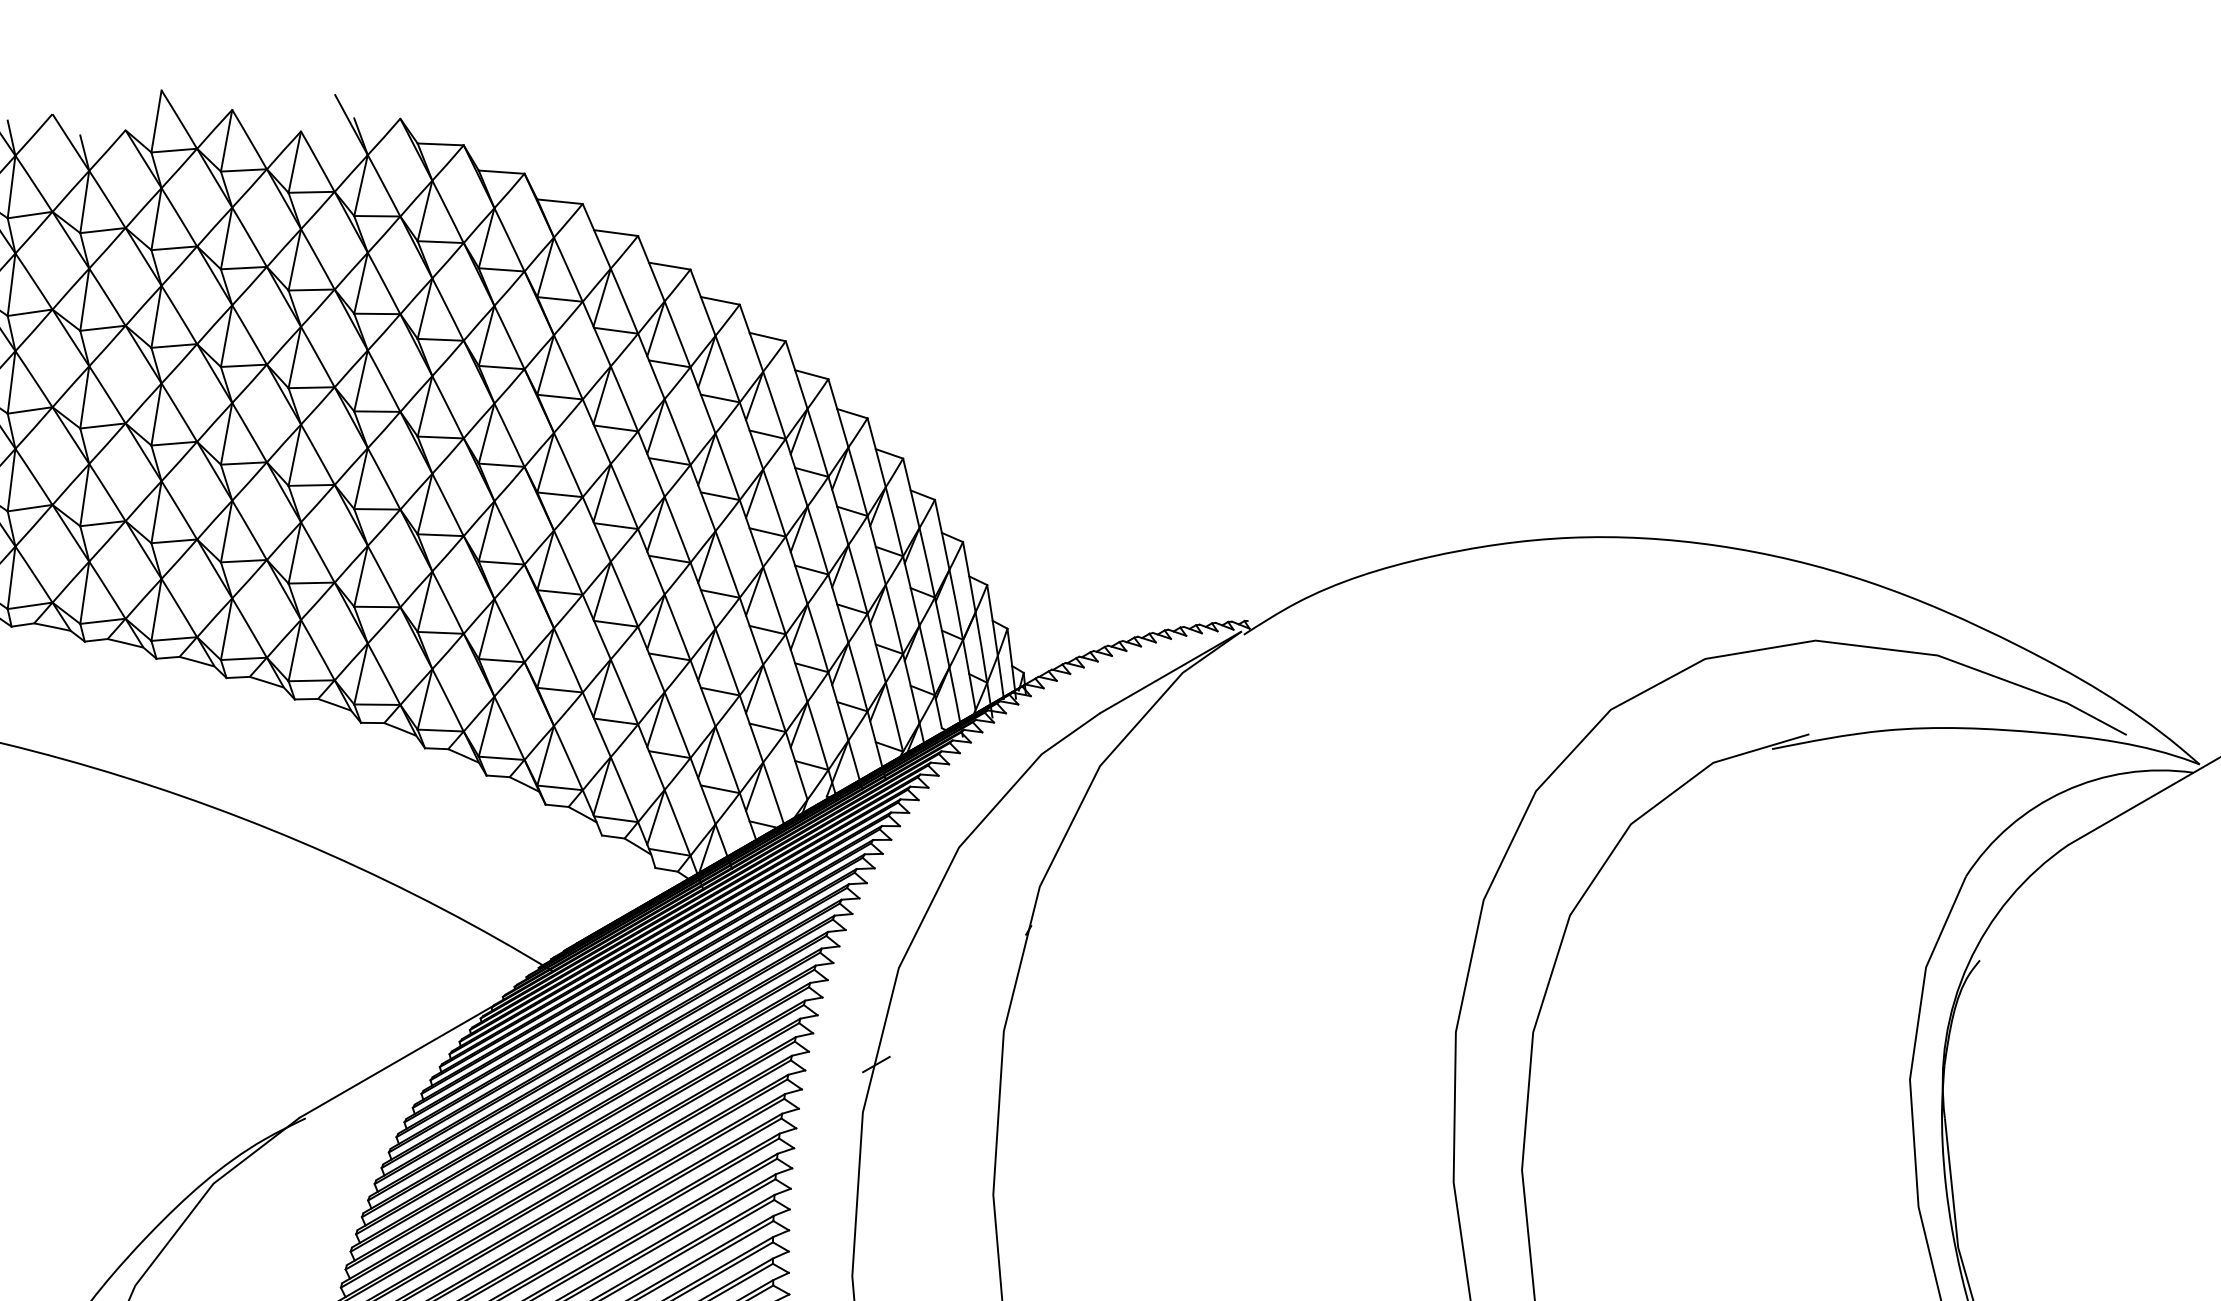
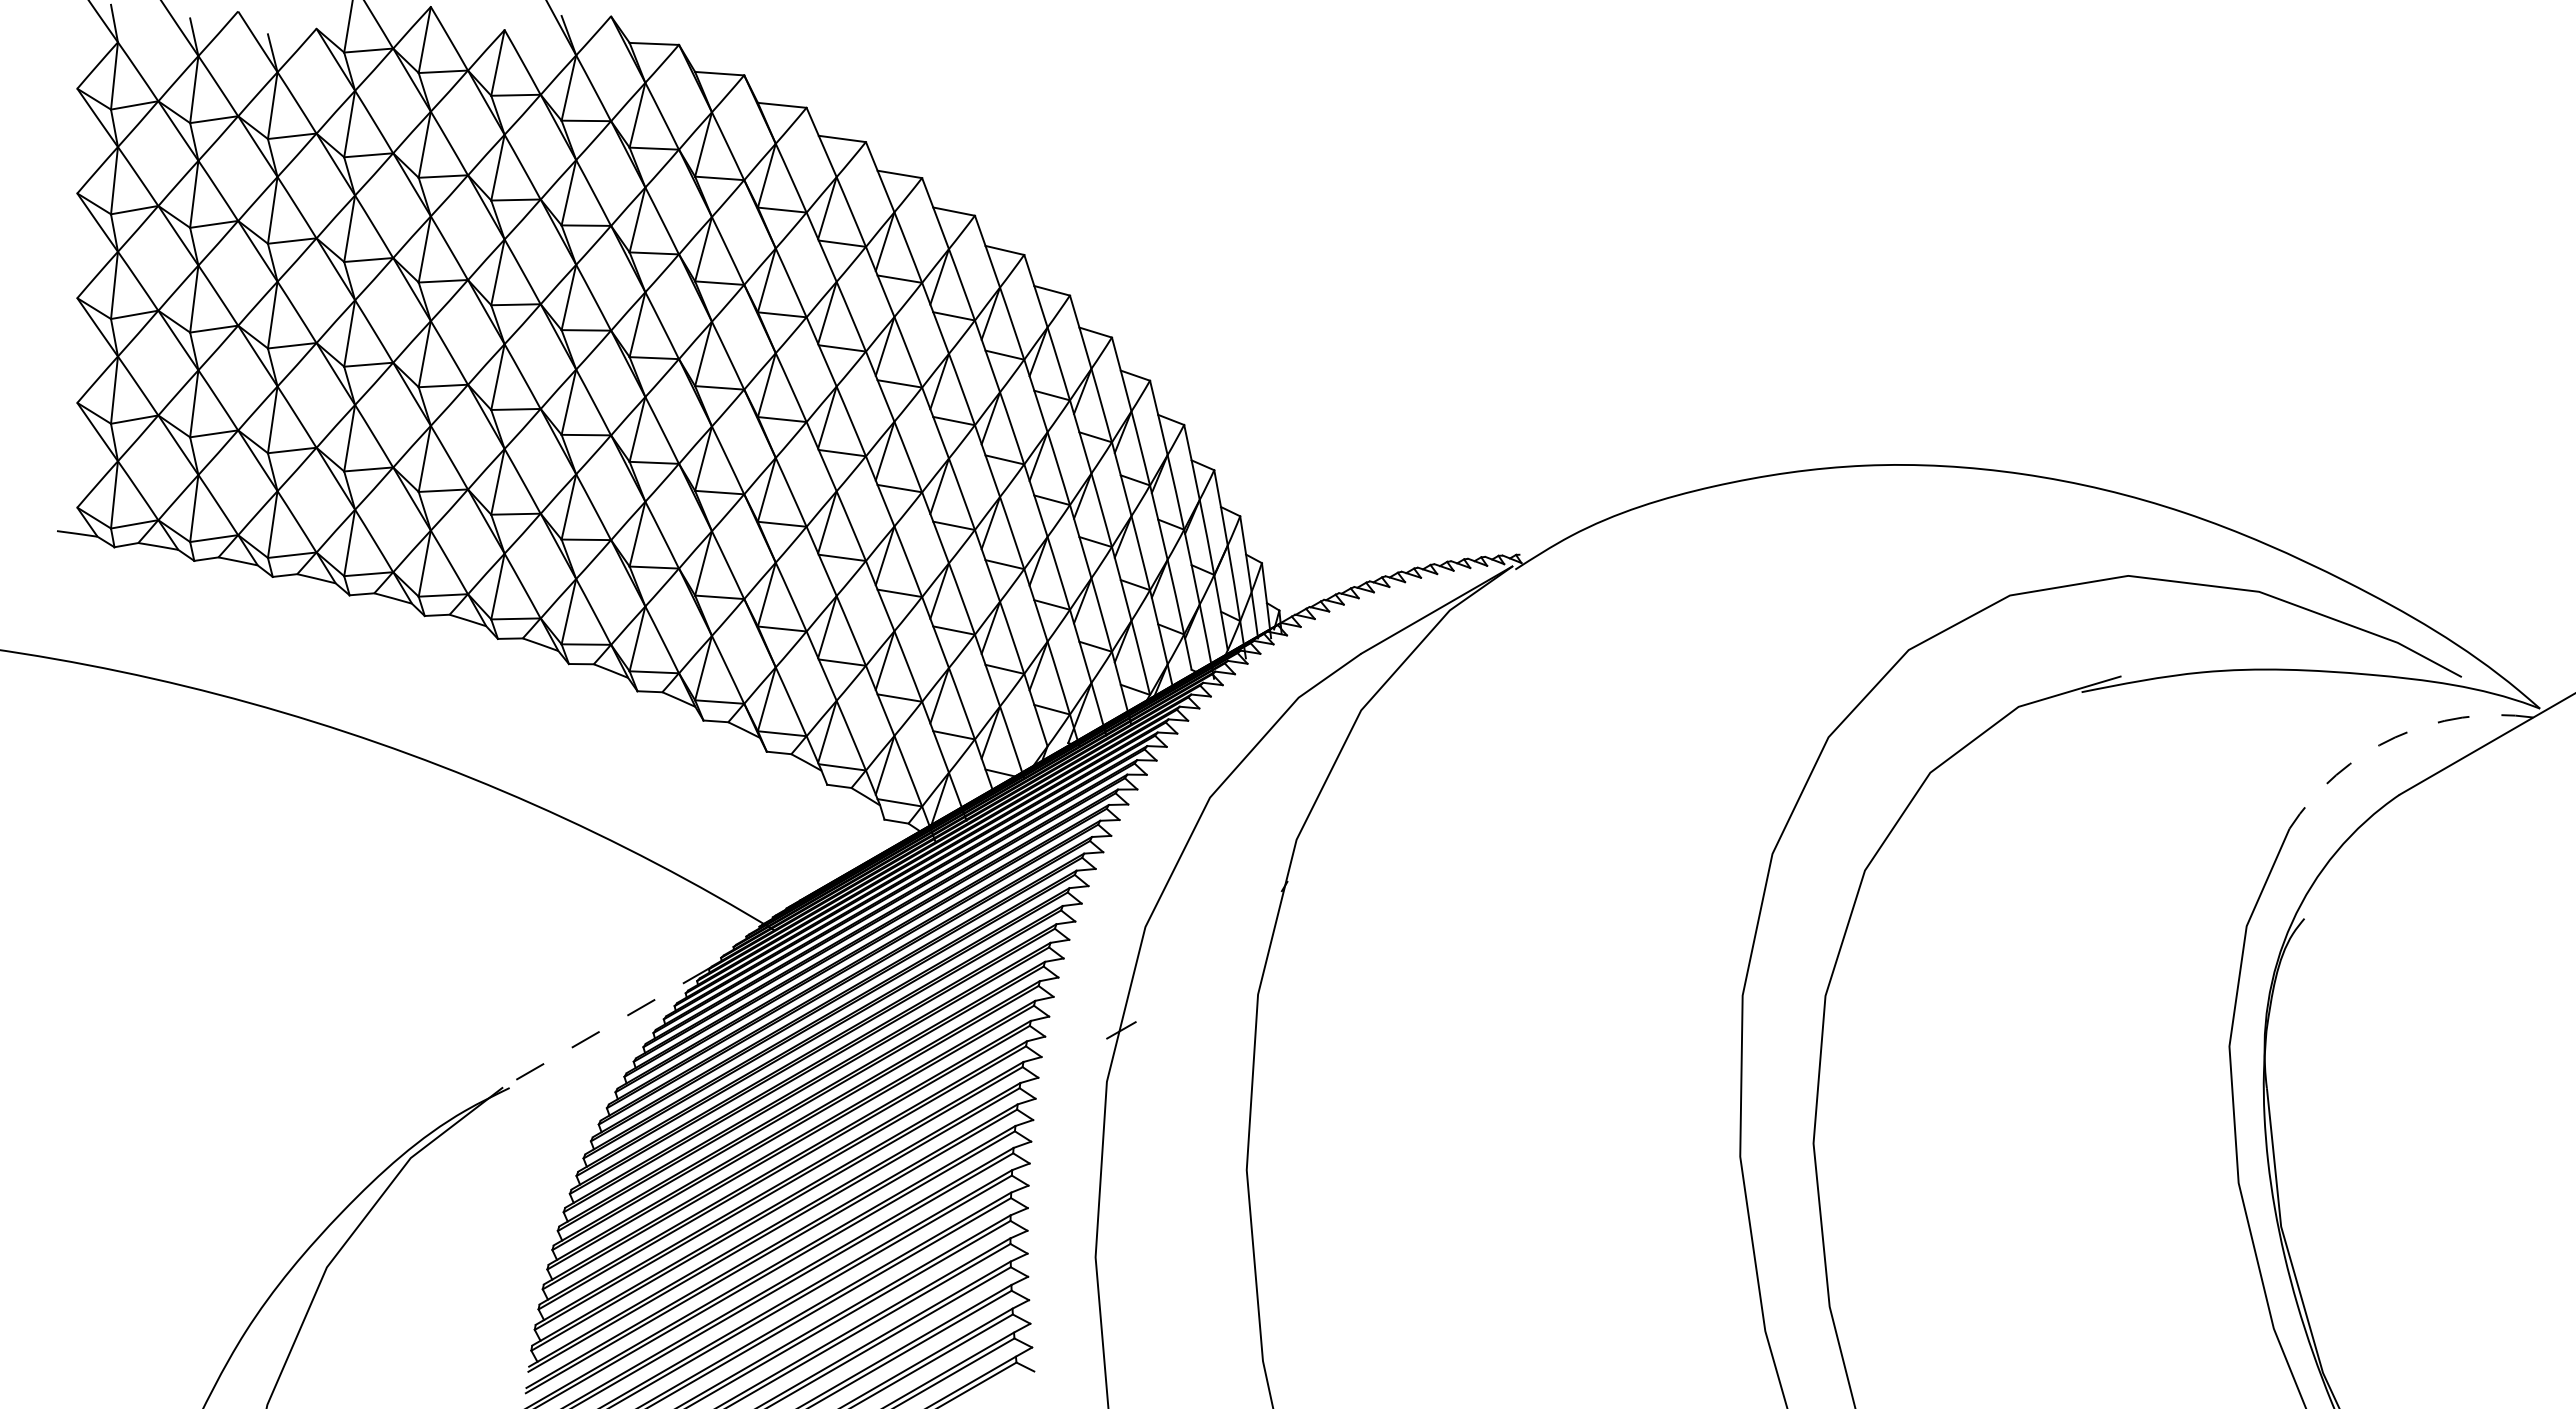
arc: (2064, 791) -> (2395, 737), solid -> dashed
line: (396, 1061) -> (606, 1027), solid -> dashed

